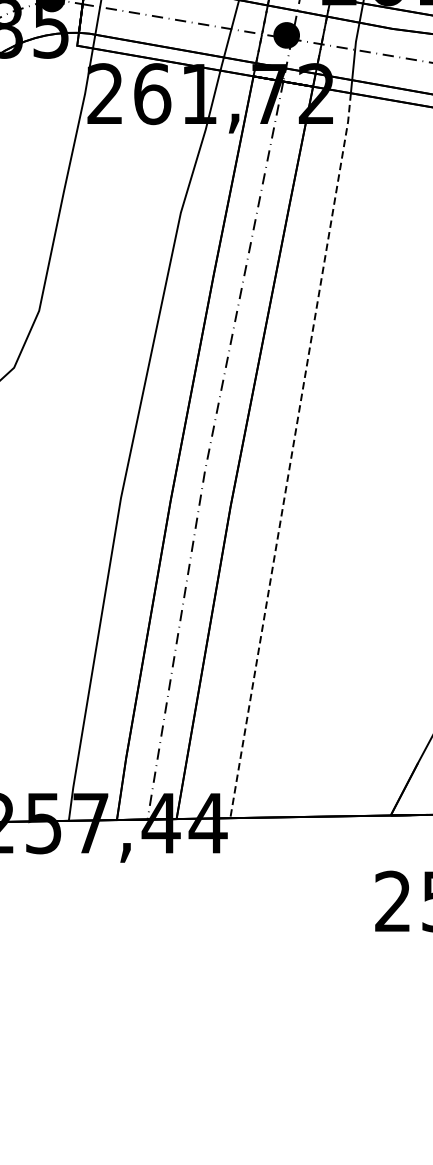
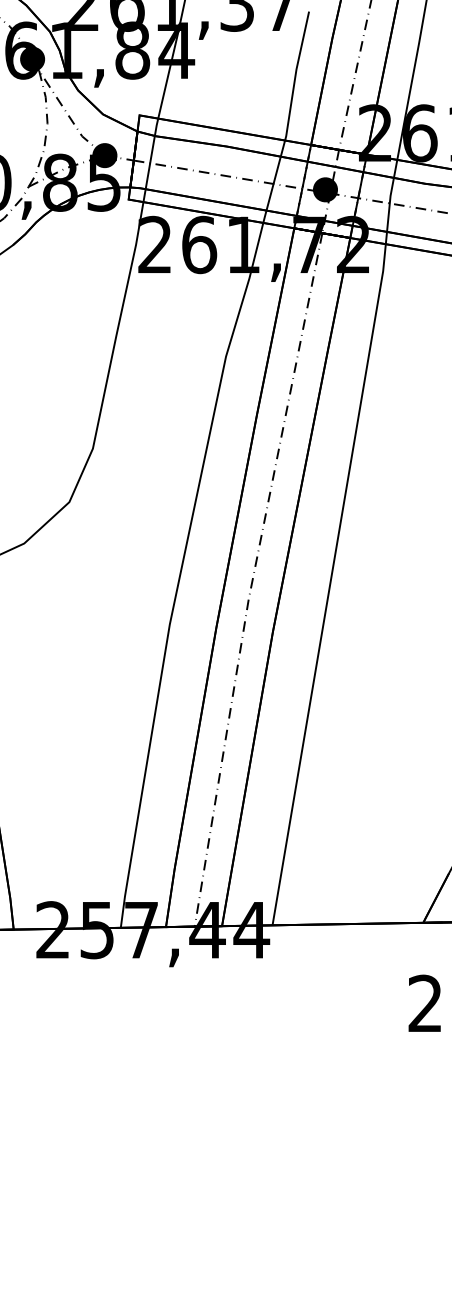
line: (292, 455) -> (330, 584), dashed -> solid

